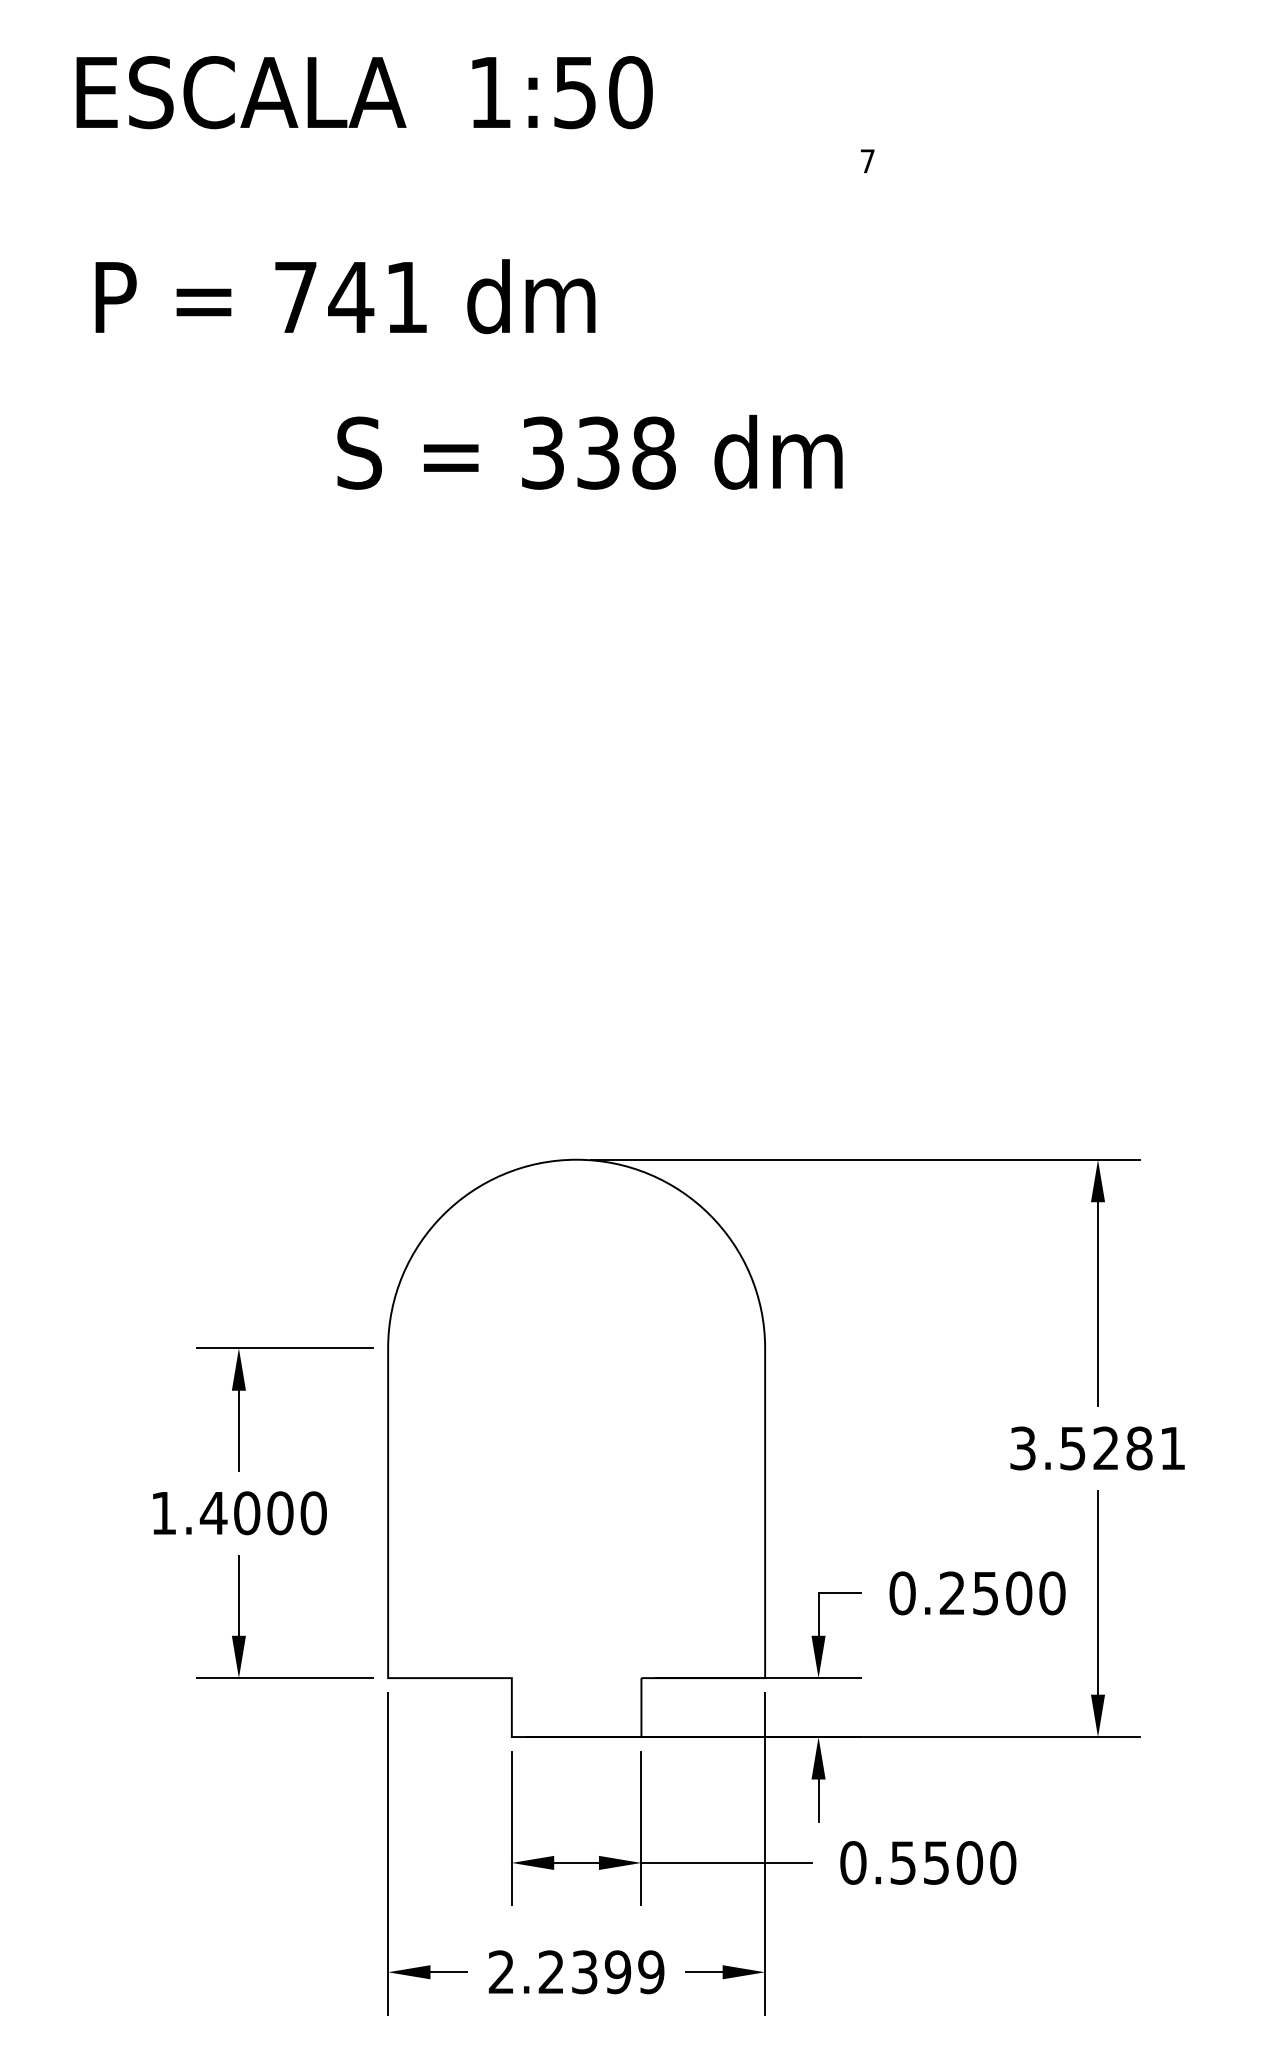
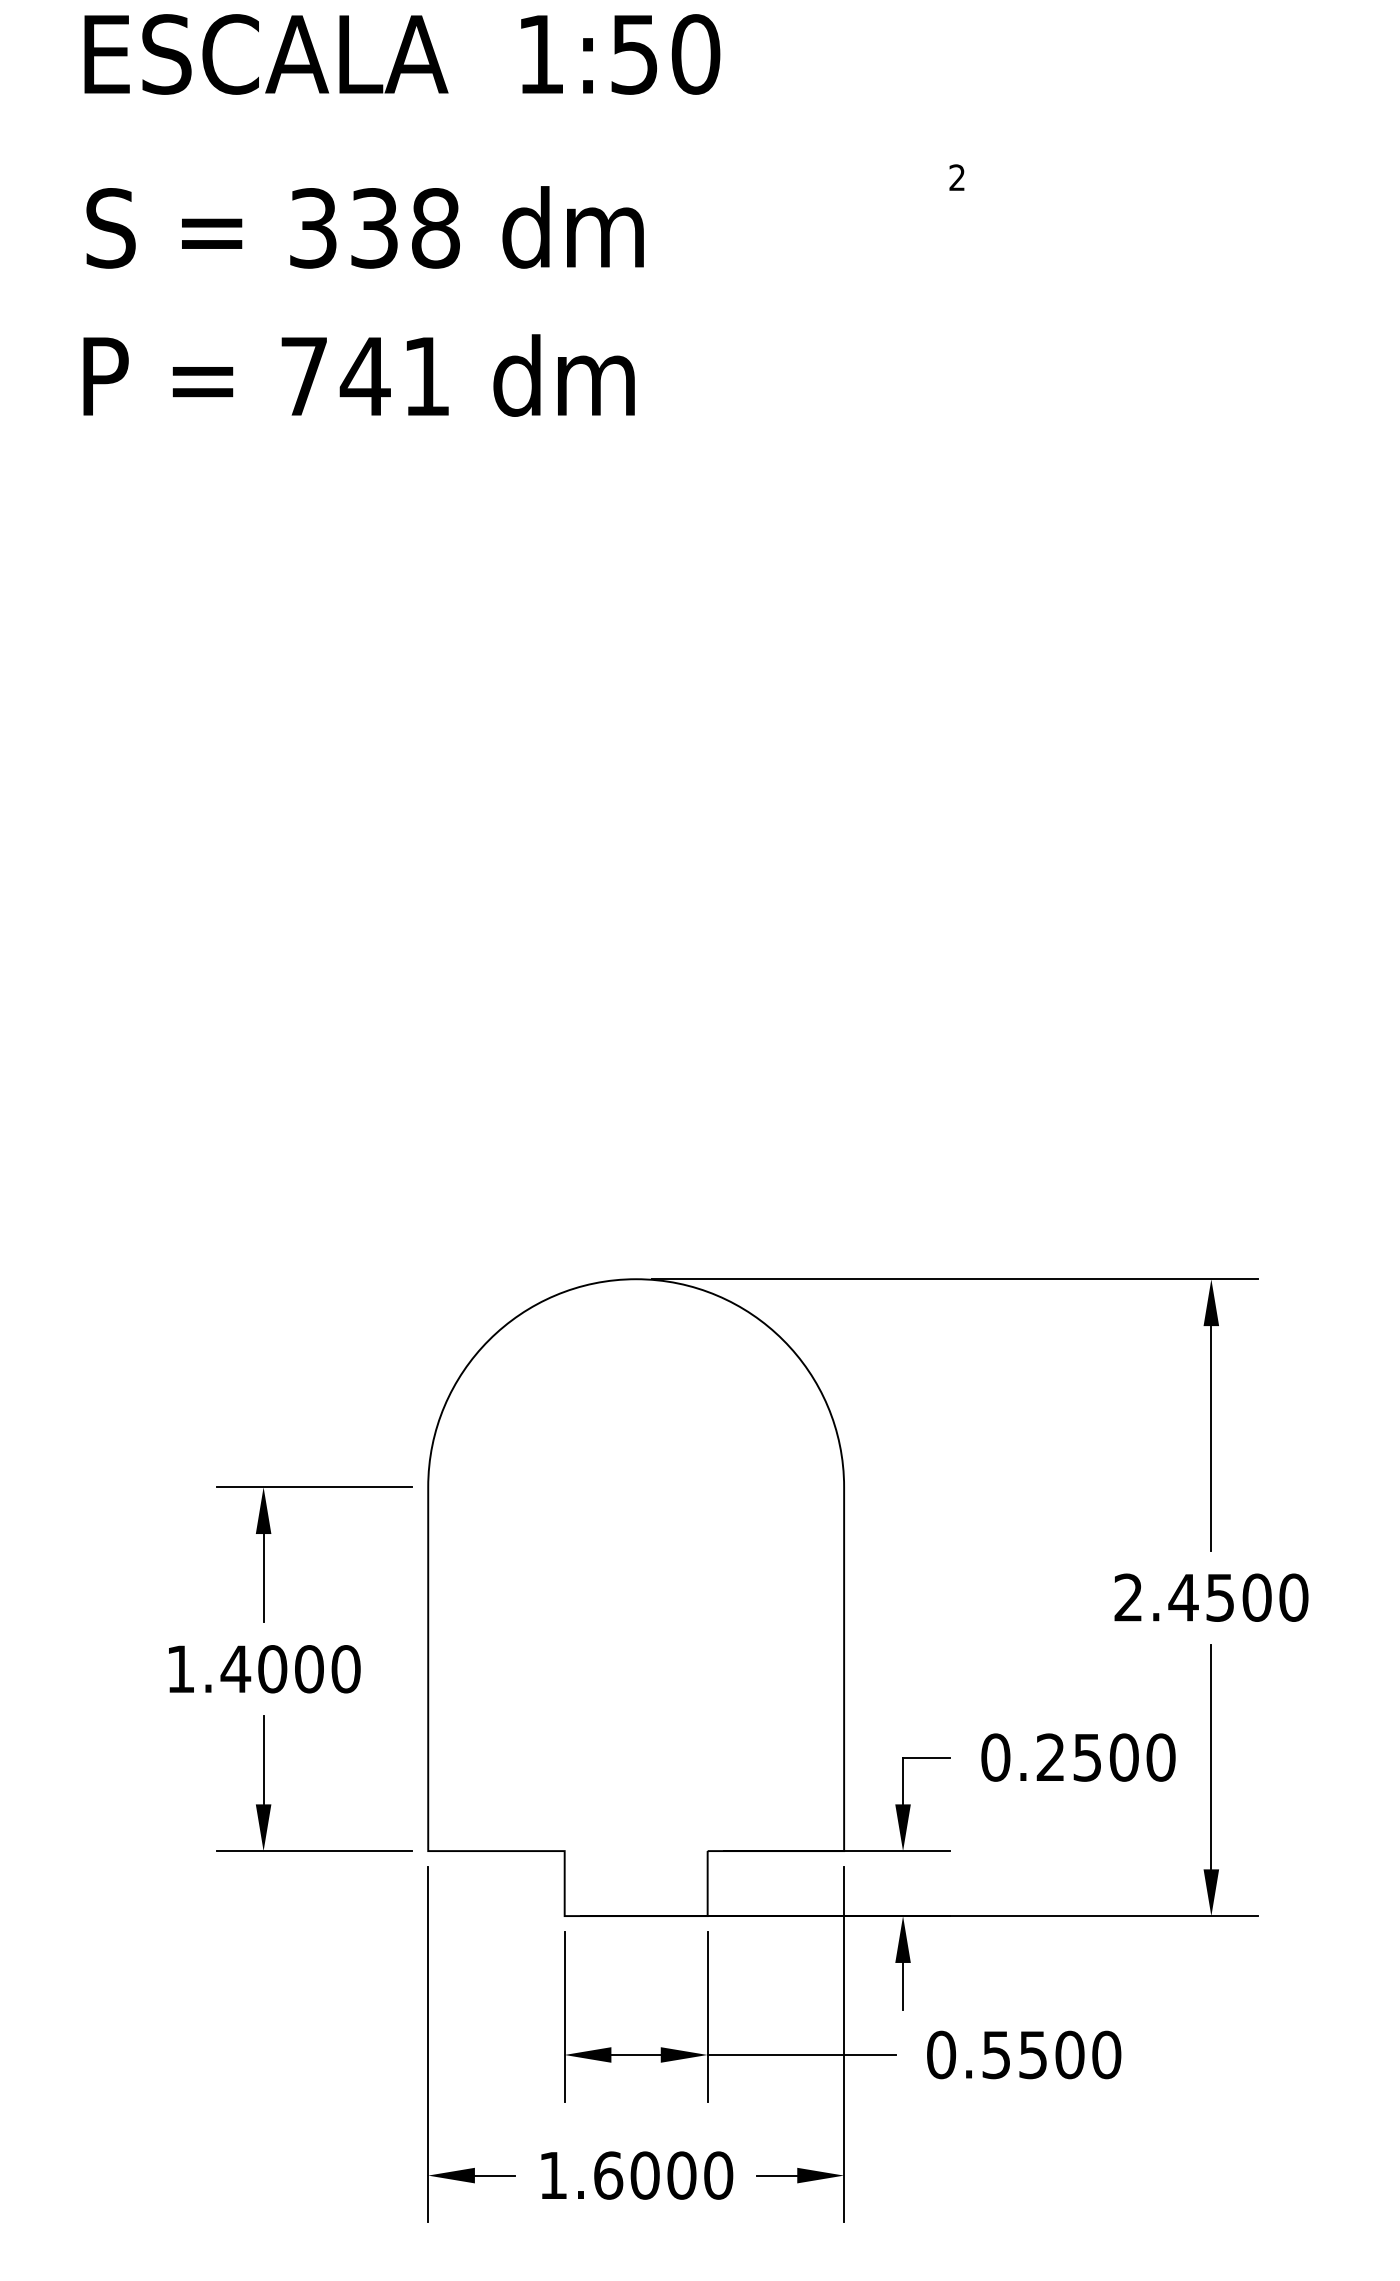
text: (364, 92) -> (402, 54), moved
text: (867, 161) -> (957, 177), 7 -> 2
text: (345, 296) -> (359, 375), moved
text: (589, 451) -> (364, 226), moved
text: (1097, 1448) -> (1210, 1597), 3.5281 -> 2.4500
text: (576, 1972) -> (636, 2175), 2.2399 -> 1.6000

